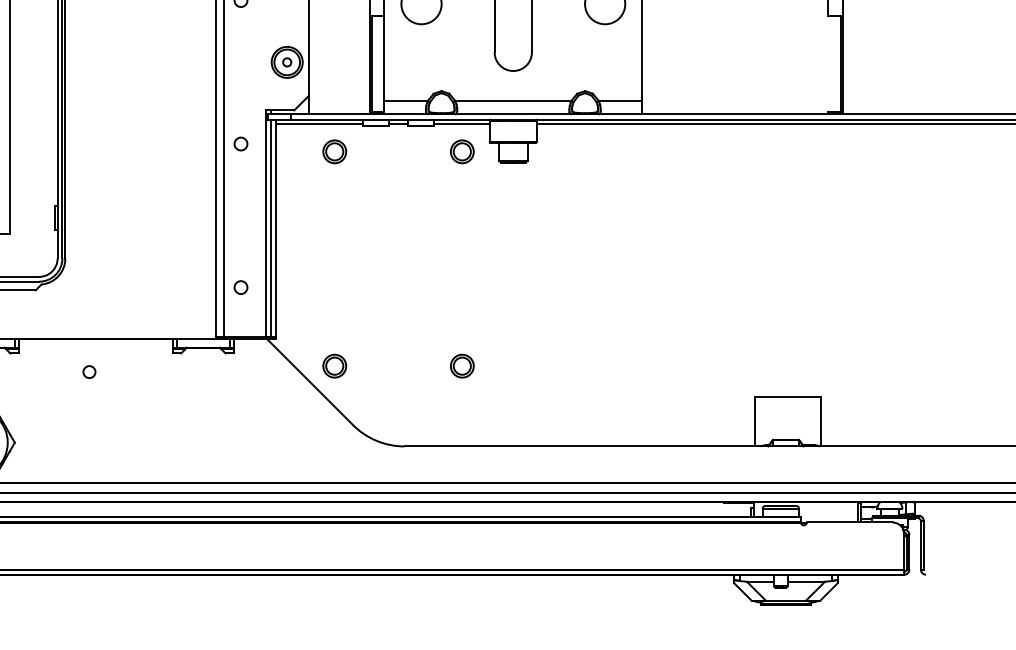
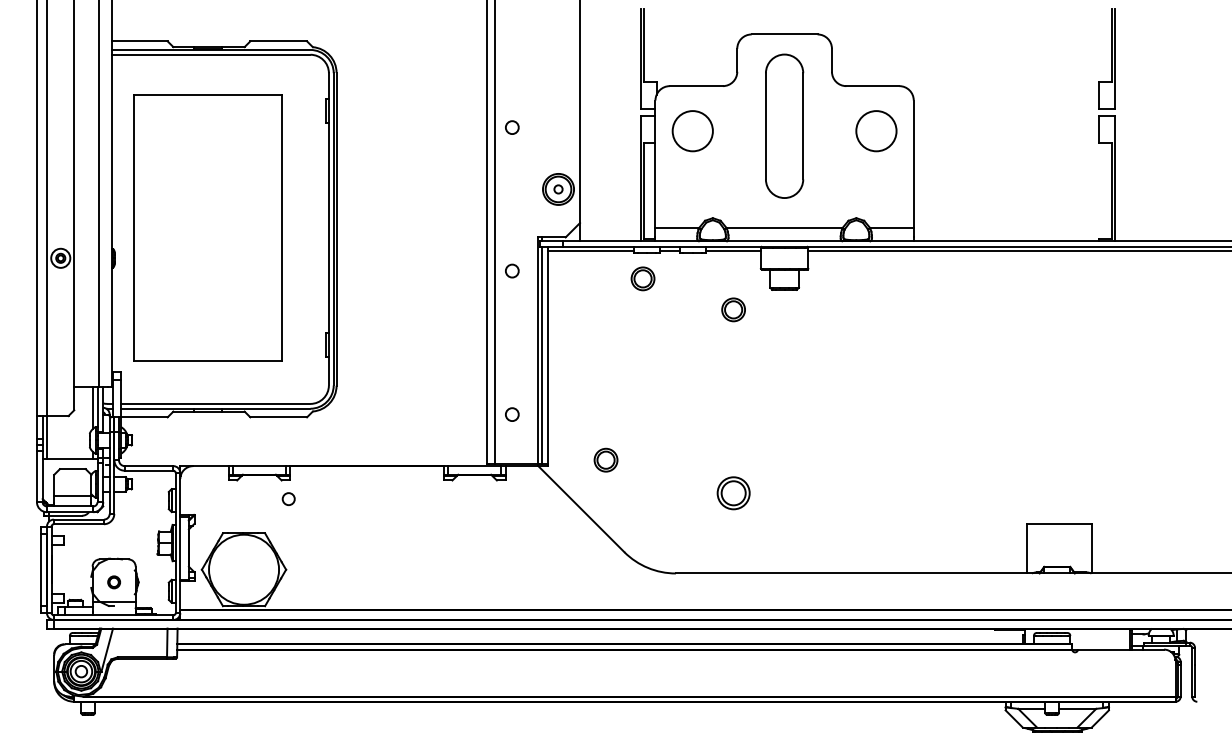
part: (334, 151) -> (642, 278), moved
part: (462, 151) -> (733, 309), moved
part: (334, 365) -> (605, 459), moved
part: (462, 365) -> (733, 492), size x1.4
circle: (89, 371) -> (288, 498), moved

